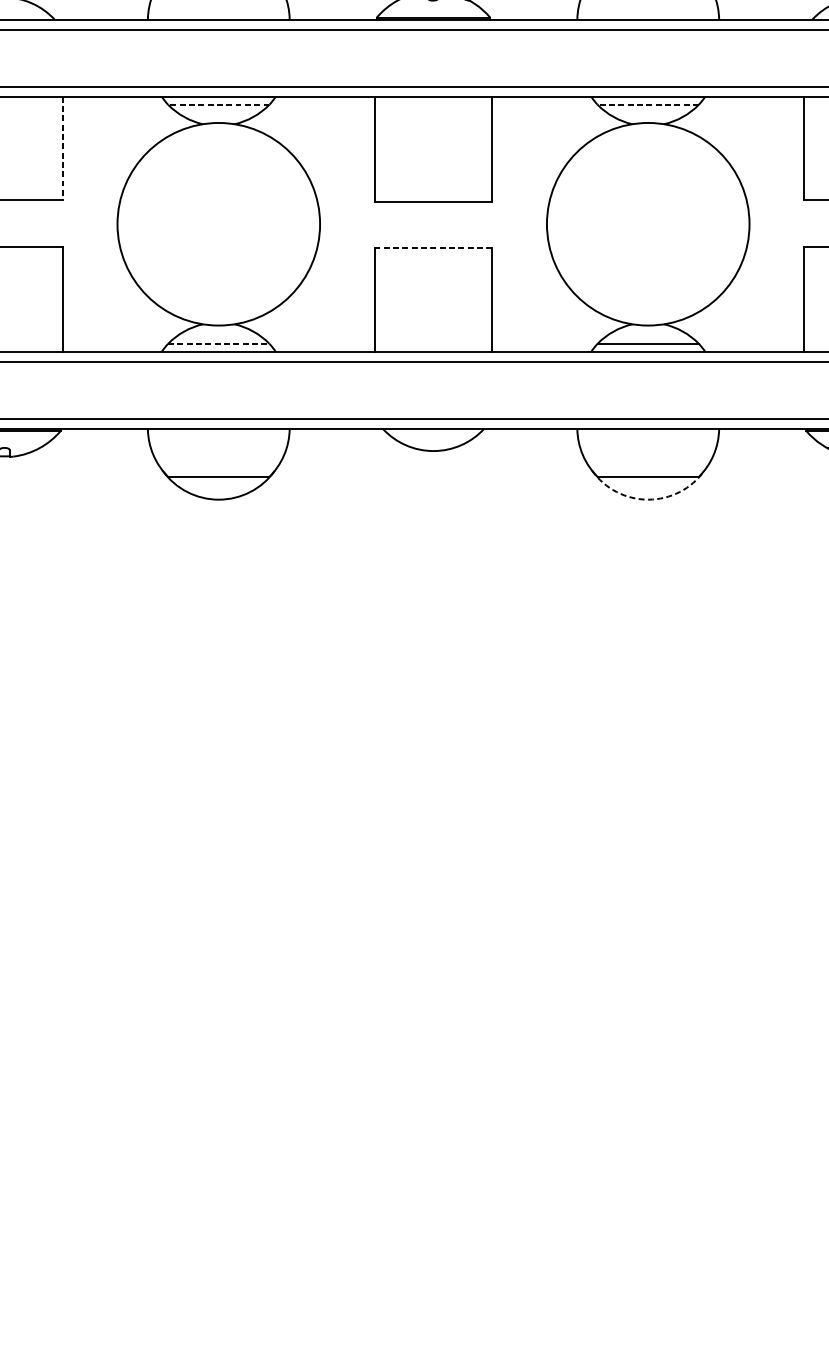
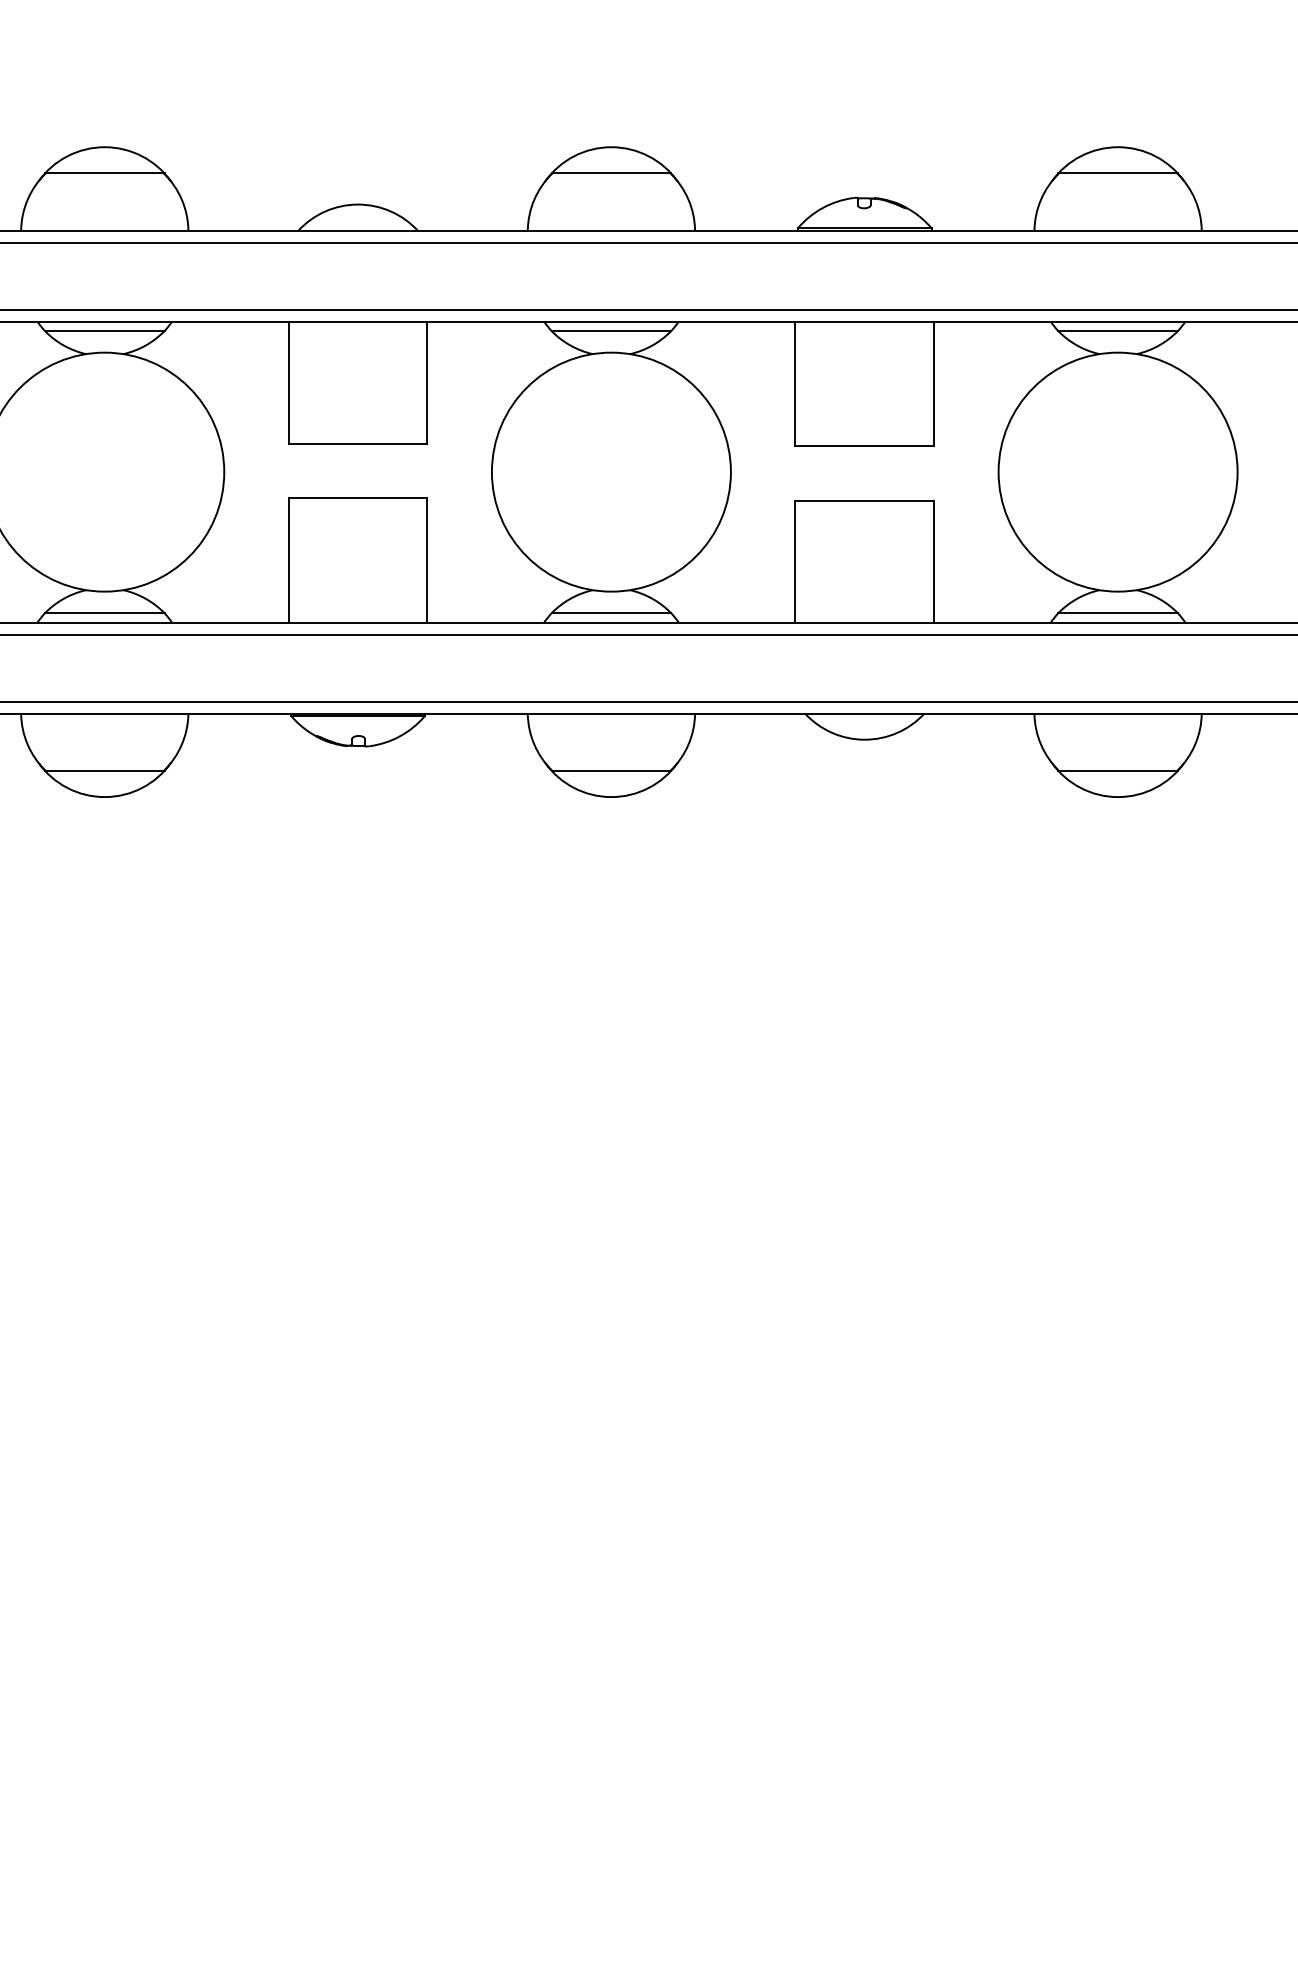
line: (218, 105) -> (611, 331), dashed -> solid
line: (648, 105) -> (1118, 331), dashed -> solid
line: (62, 149) -> (427, 383), dashed -> solid
line: (433, 248) -> (864, 500), dashed -> solid
line: (218, 344) -> (611, 613), dashed -> solid
arc: (648, 500) -> (1118, 797), dashed -> solid

